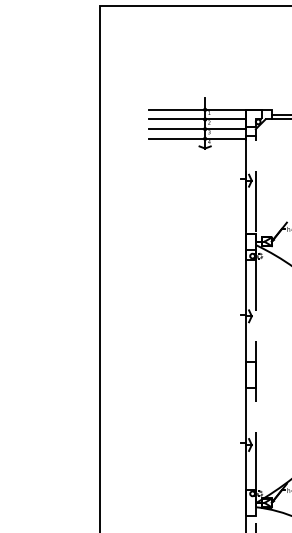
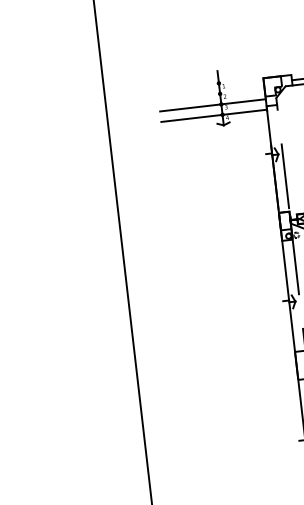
line: (197, 109) -> (210, 84), removed
line: (197, 119) -> (211, 94), removed

